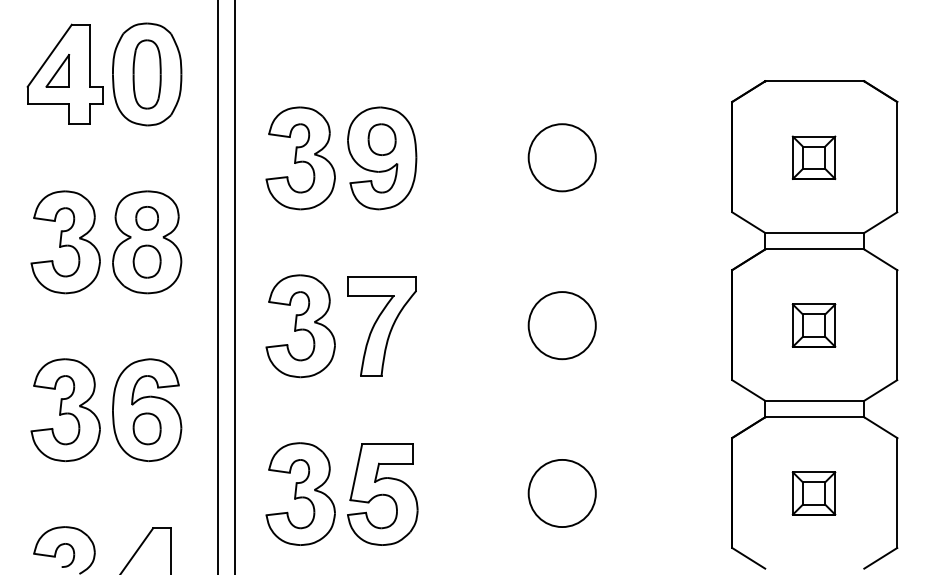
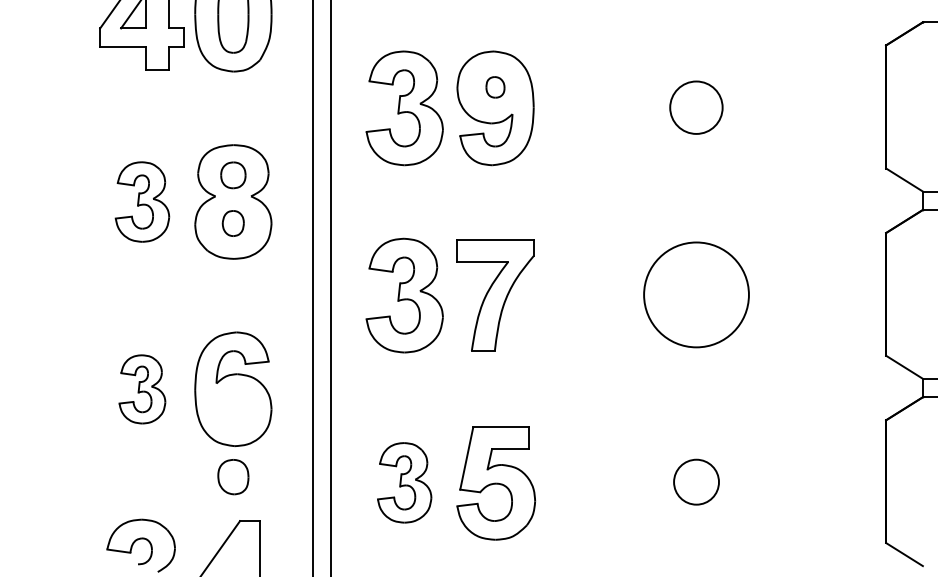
part: (381, 139) -> (494, 87), size x0.6
circle: (561, 157) -> (695, 107), size x0.7
part: (65, 242) -> (142, 202), size x0.7
part: (146, 261) -> (232, 223), size x0.7
circle: (561, 325) -> (695, 294), size x1.4
part: (65, 410) -> (142, 389), size x0.6
part: (146, 428) -> (232, 476), moved
part: (300, 493) -> (404, 482), size x0.7
circle: (561, 493) -> (695, 482), size x0.6

